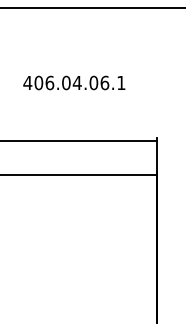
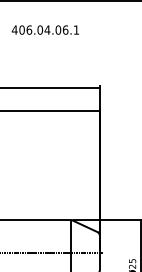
text: (72, 82) -> (44, 29), moved

